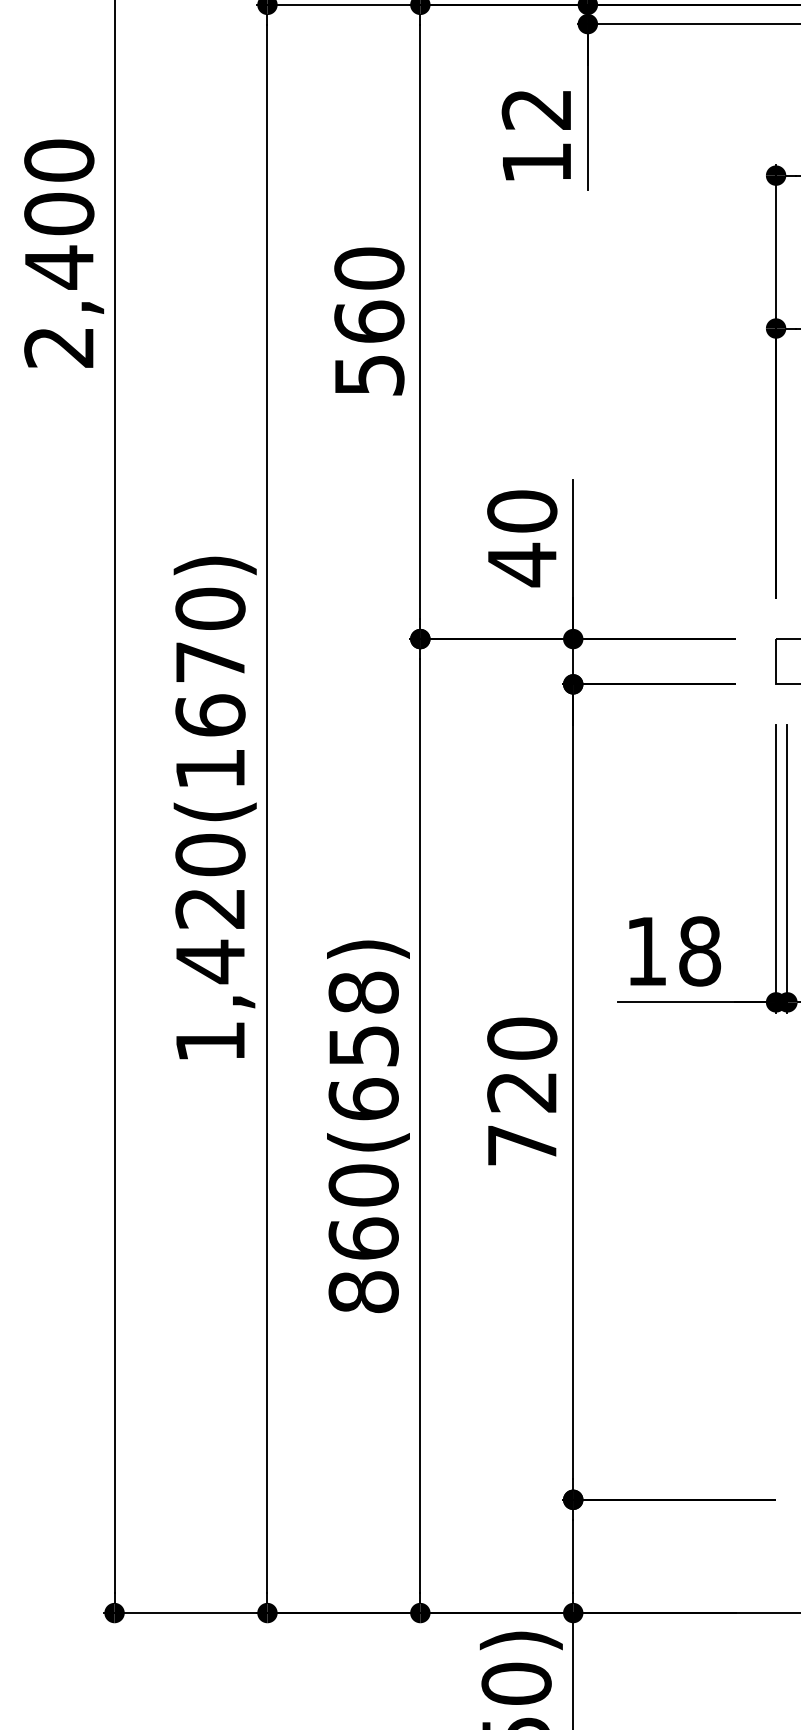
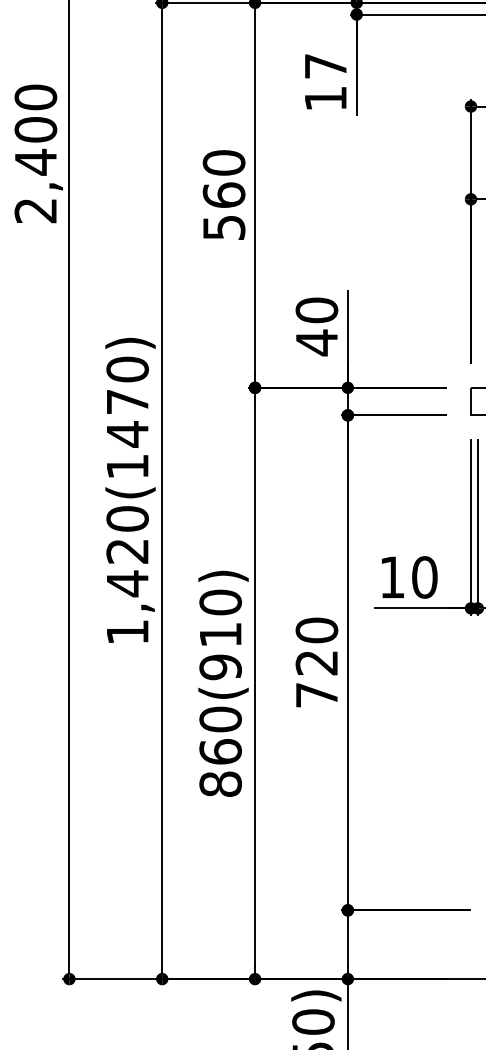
text: (536, 109) -> (325, 66), 12 -> 17
text: (210, 715) -> (127, 434), 1,420(1670) -> 1,420(1470)
text: (699, 951) -> (424, 577), 18 -> 10
text: (363, 1045) -> (220, 634), 860(658) -> 860(910)

